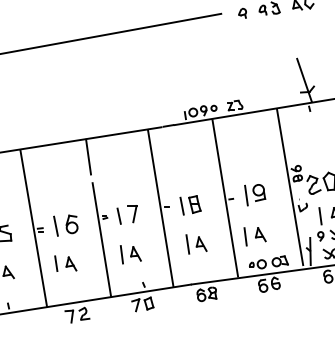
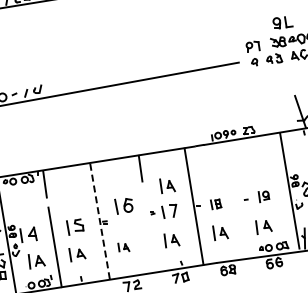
part: (124, 181) -> (167, 186), added
part: (254, 194) -> (263, 196), size x0.7
line: (224, 198) -> (241, 199), removed
part: (189, 205) -> (215, 204), size x0.7
part: (65, 225) -> (123, 206), moved
line: (34, 228) -> (100, 221), solid -> dashed
line: (101, 239) -> (150, 229), removed
part: (65, 263) -> (123, 247), size x0.7

